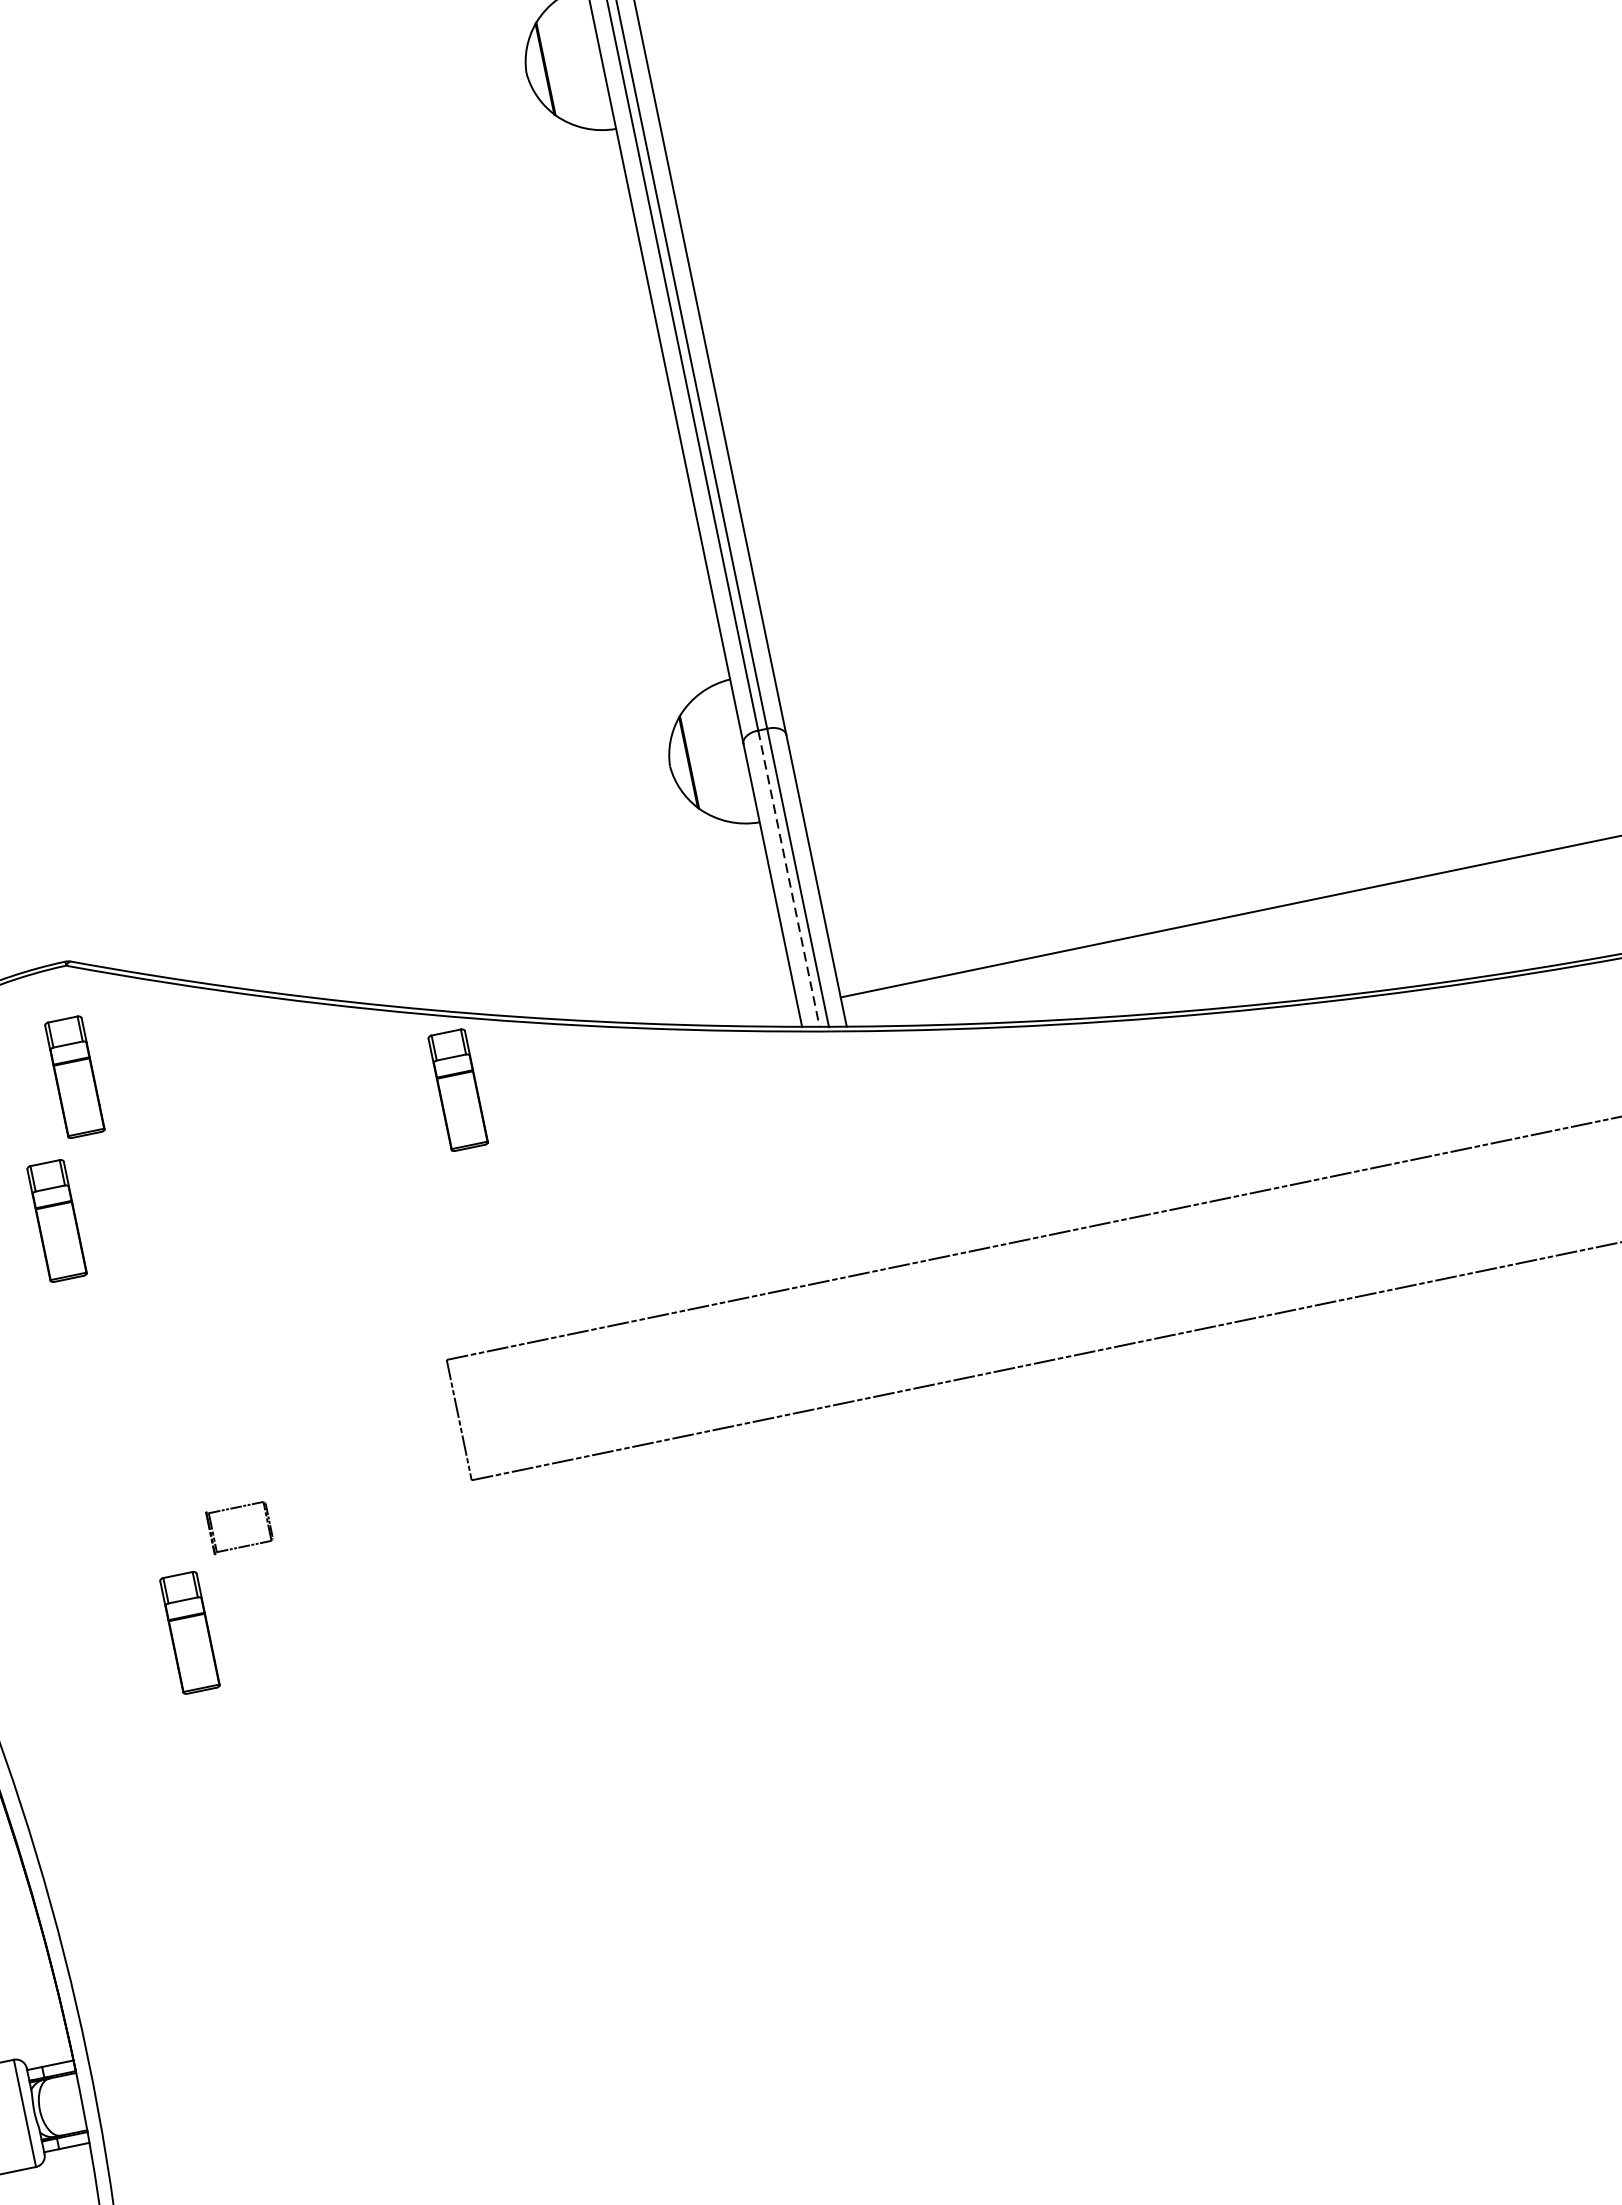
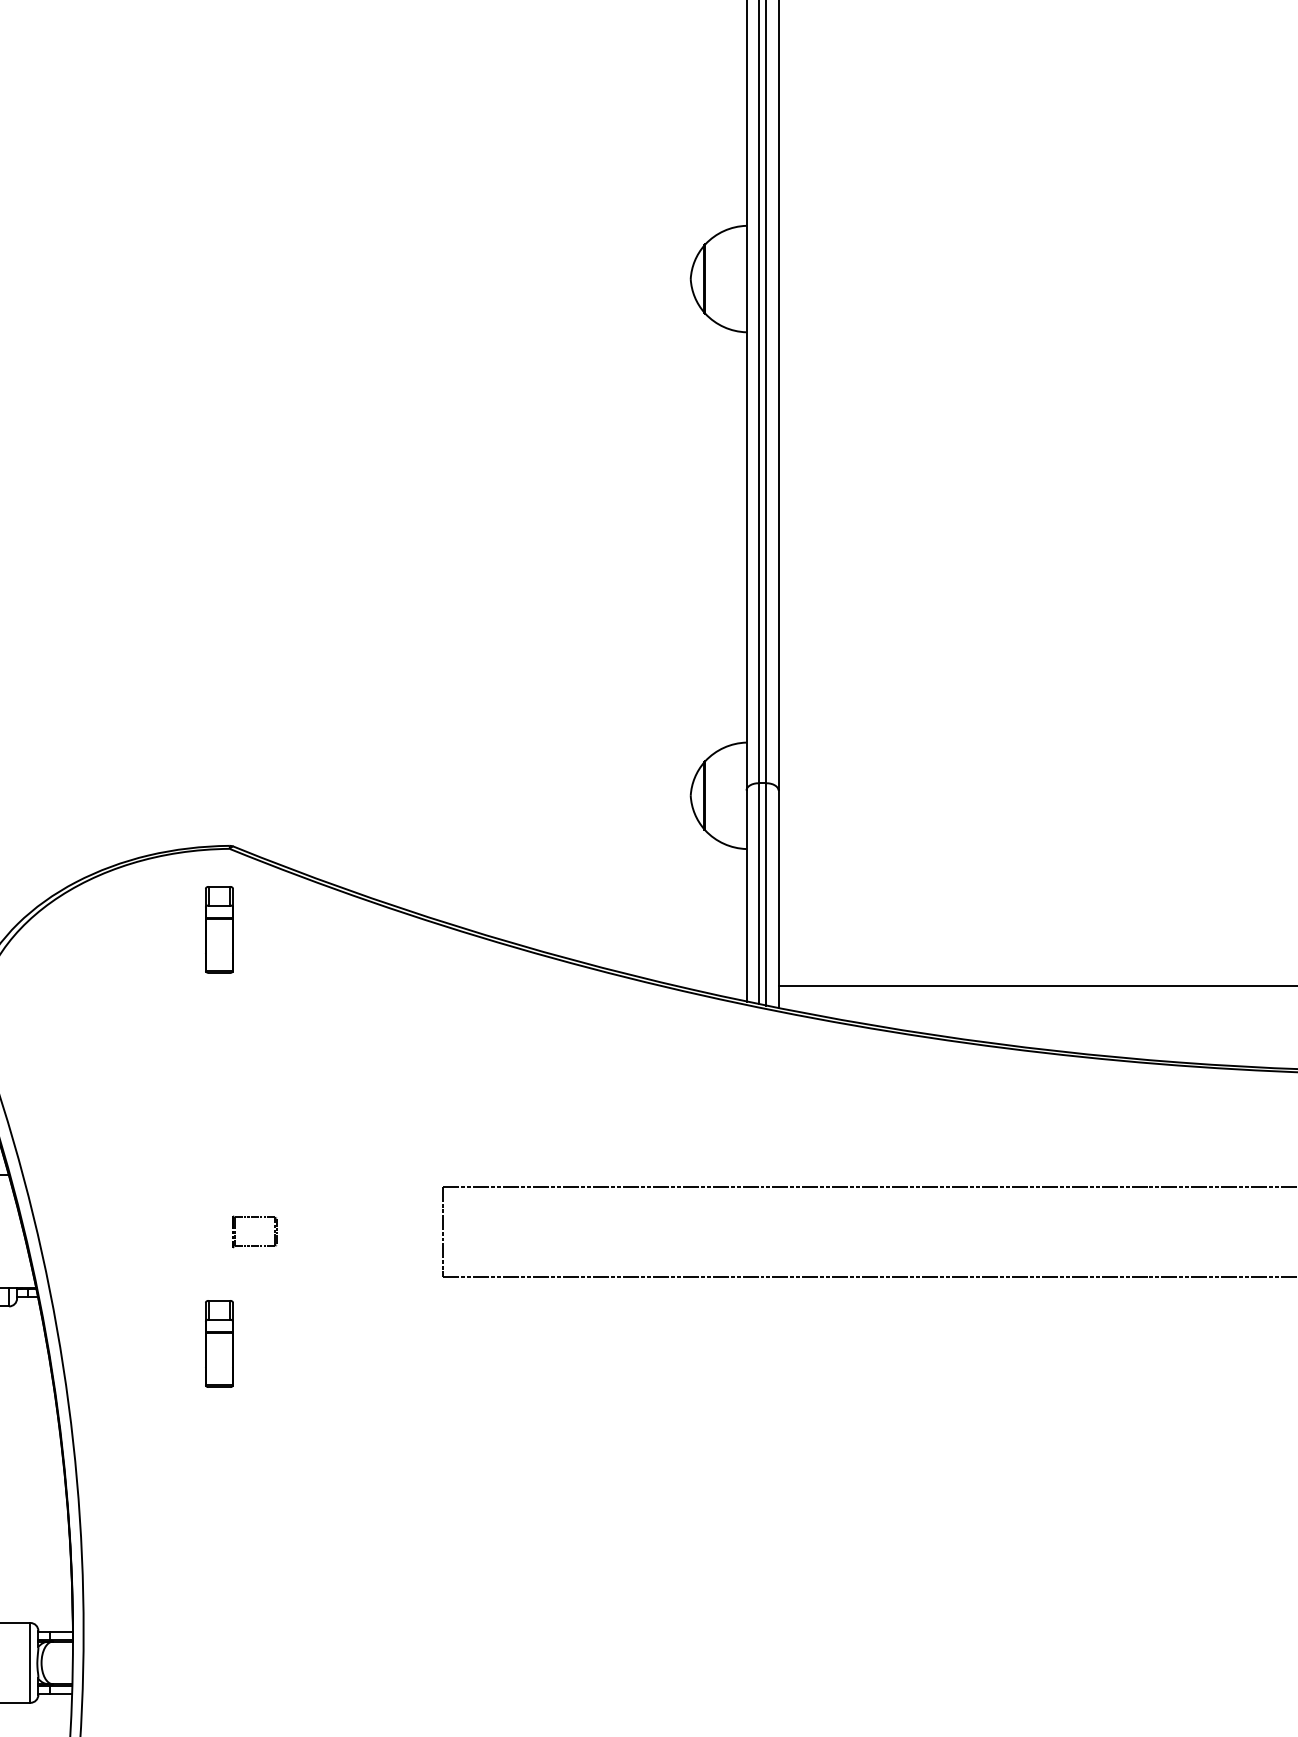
line: (789, 879) -> (759, 894), dashed -> solid
part: (458, 1089) -> (491, 995), removed
part: (57, 1220) -> (185, 1029), removed
part: (235, 1508) -> (254, 1217), moved

